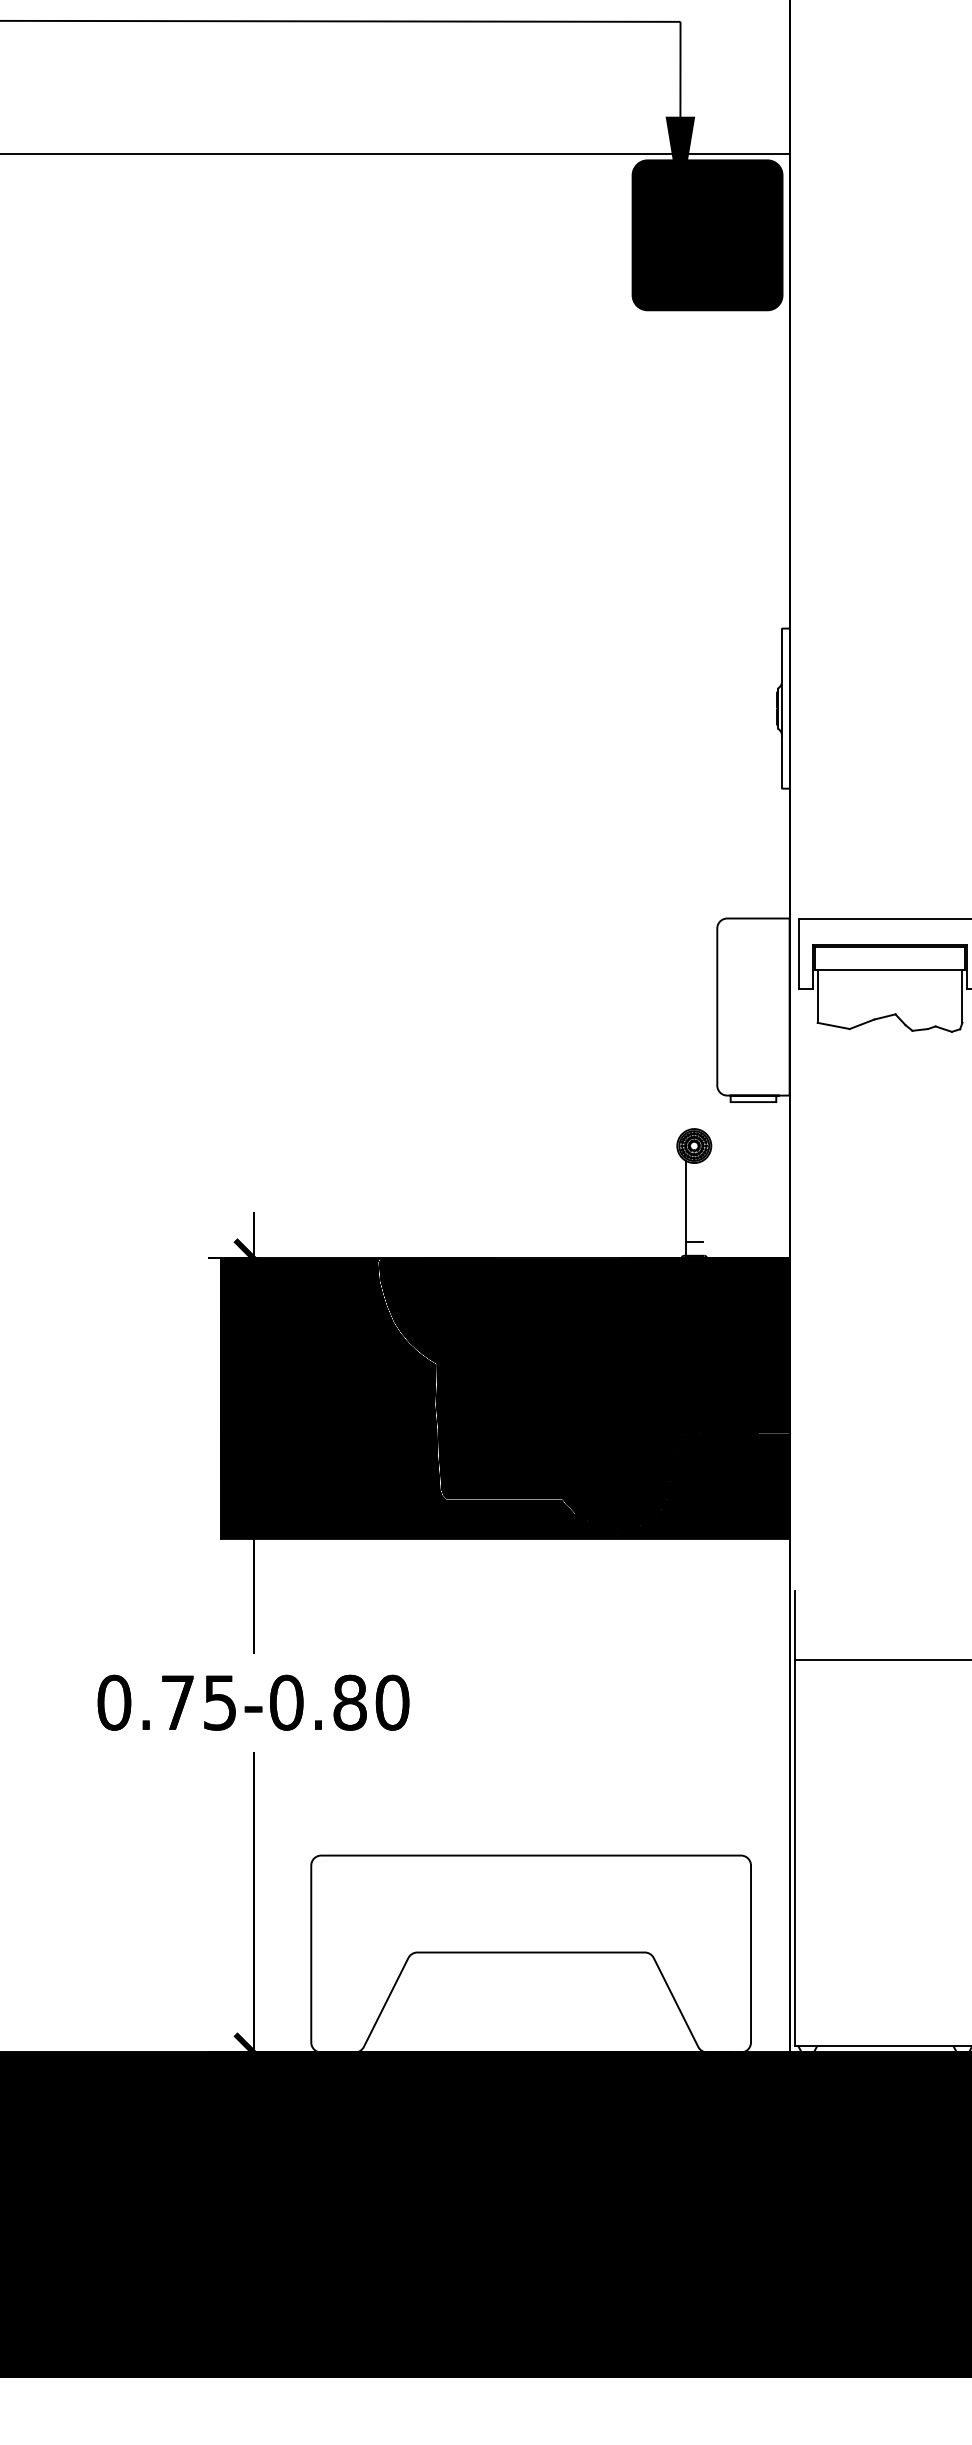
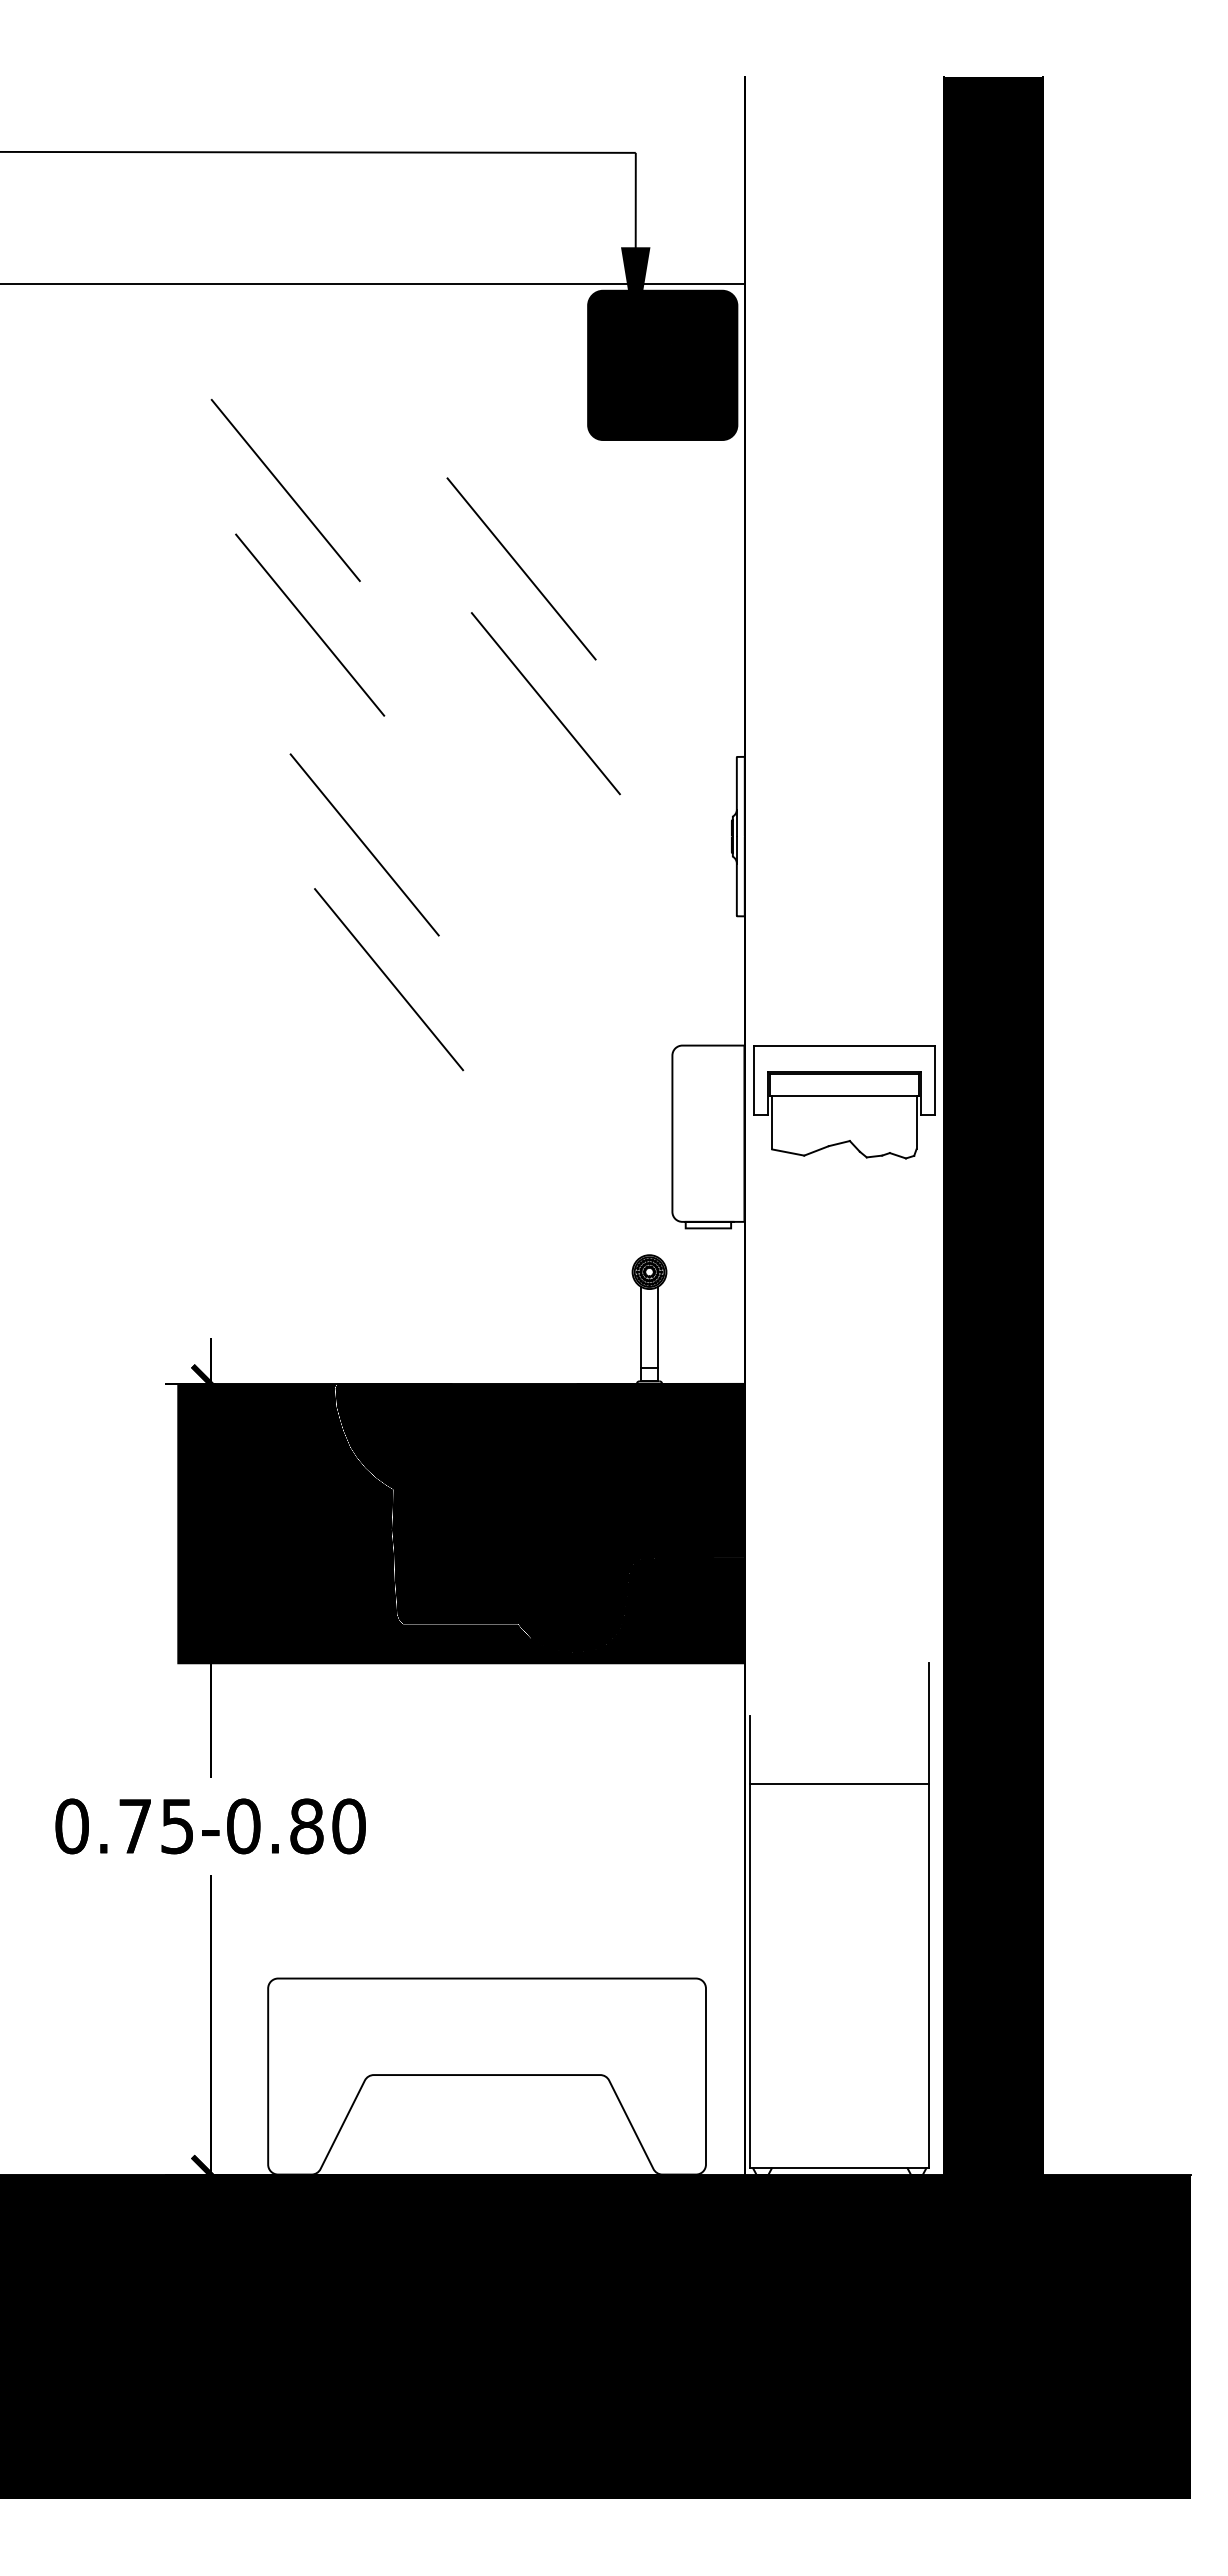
line: (328, 360) -> (285, 490), added
line: (565, 439) -> (521, 568), added
line: (353, 495) -> (310, 624), added
line: (589, 574) -> (545, 703), added
line: (408, 716) -> (364, 844), added
line: (433, 852) -> (389, 979), added
line: (703, 1207) -> (658, 1333), added

